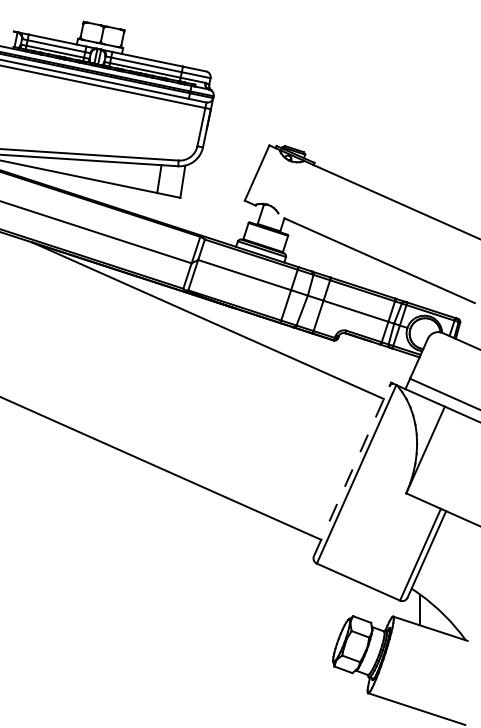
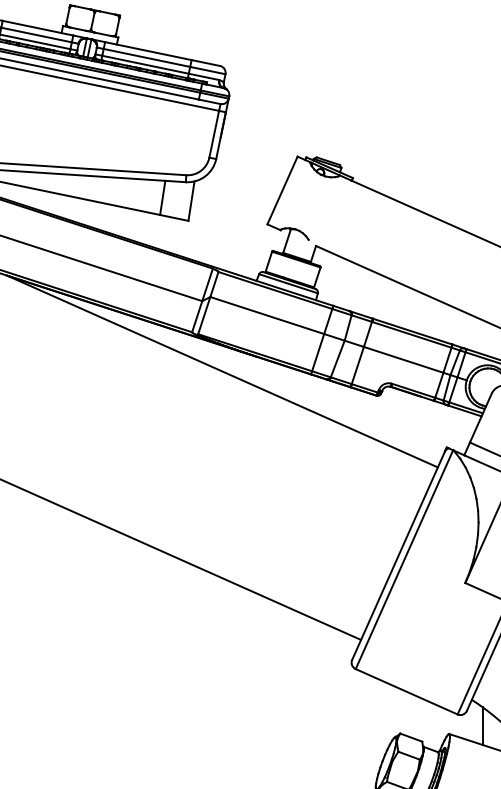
line: (352, 470) -> (399, 555), dashed -> solid

